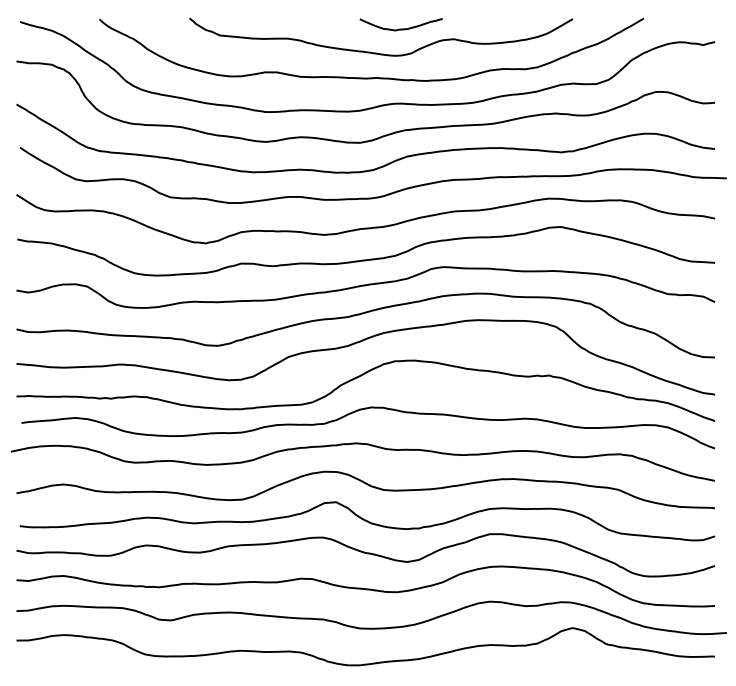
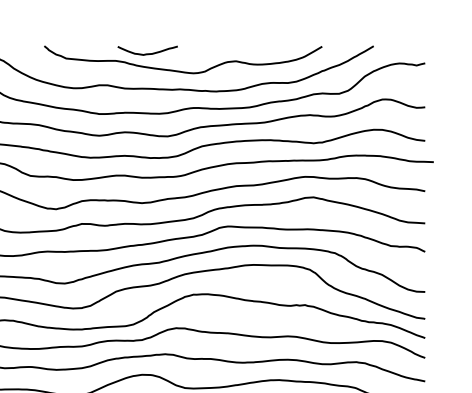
curve: (400, 28) -> (147, 53), moved

